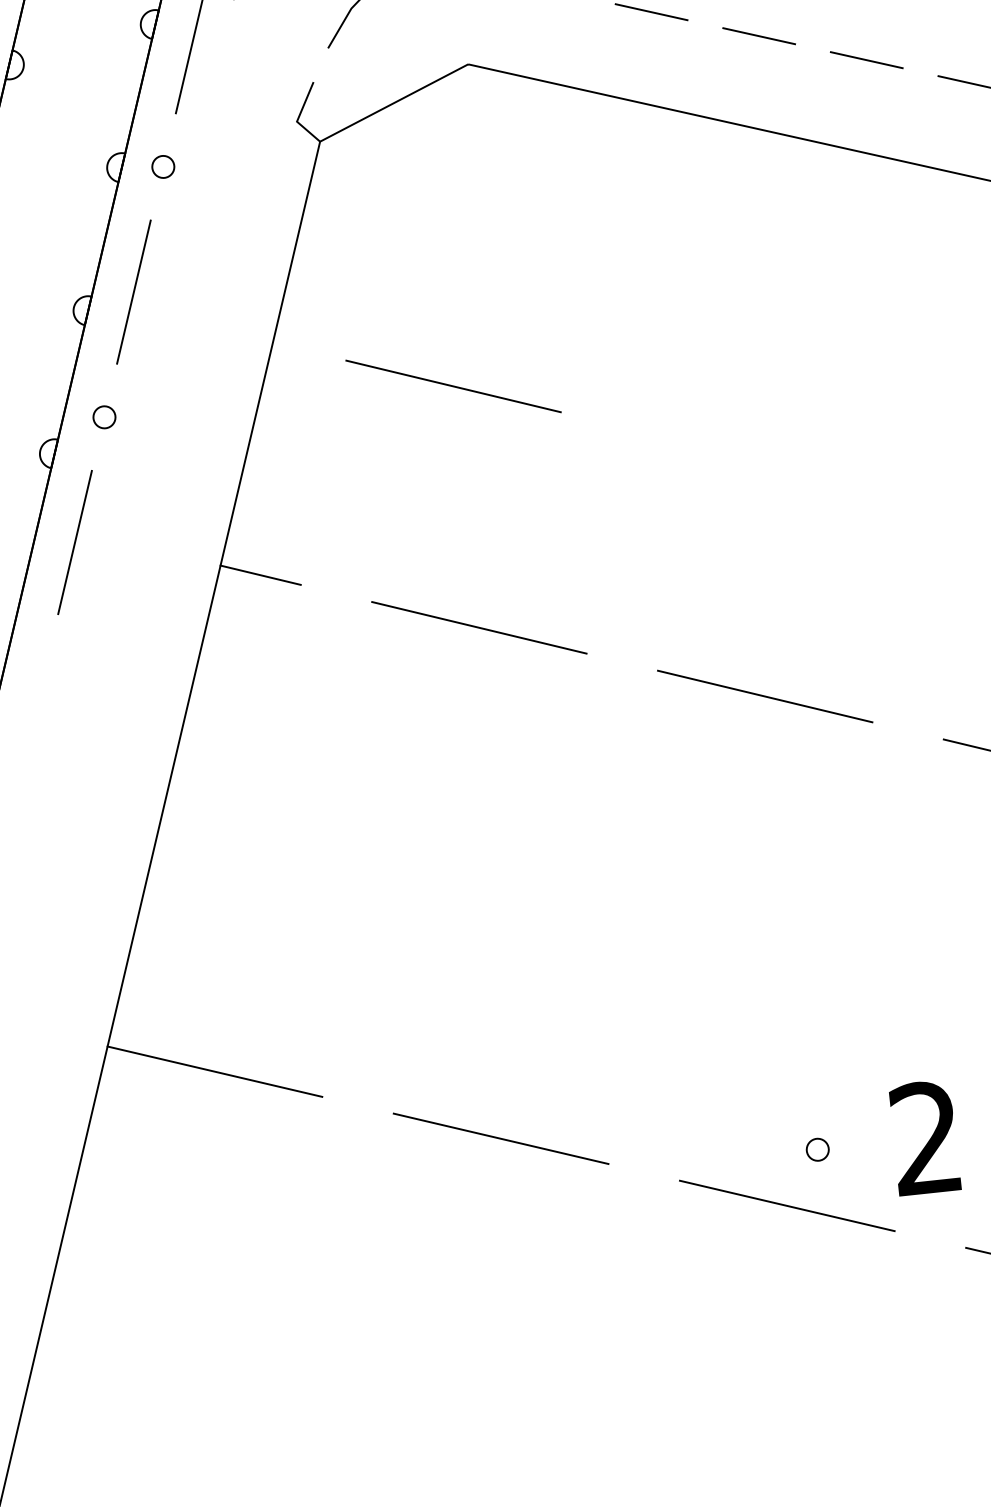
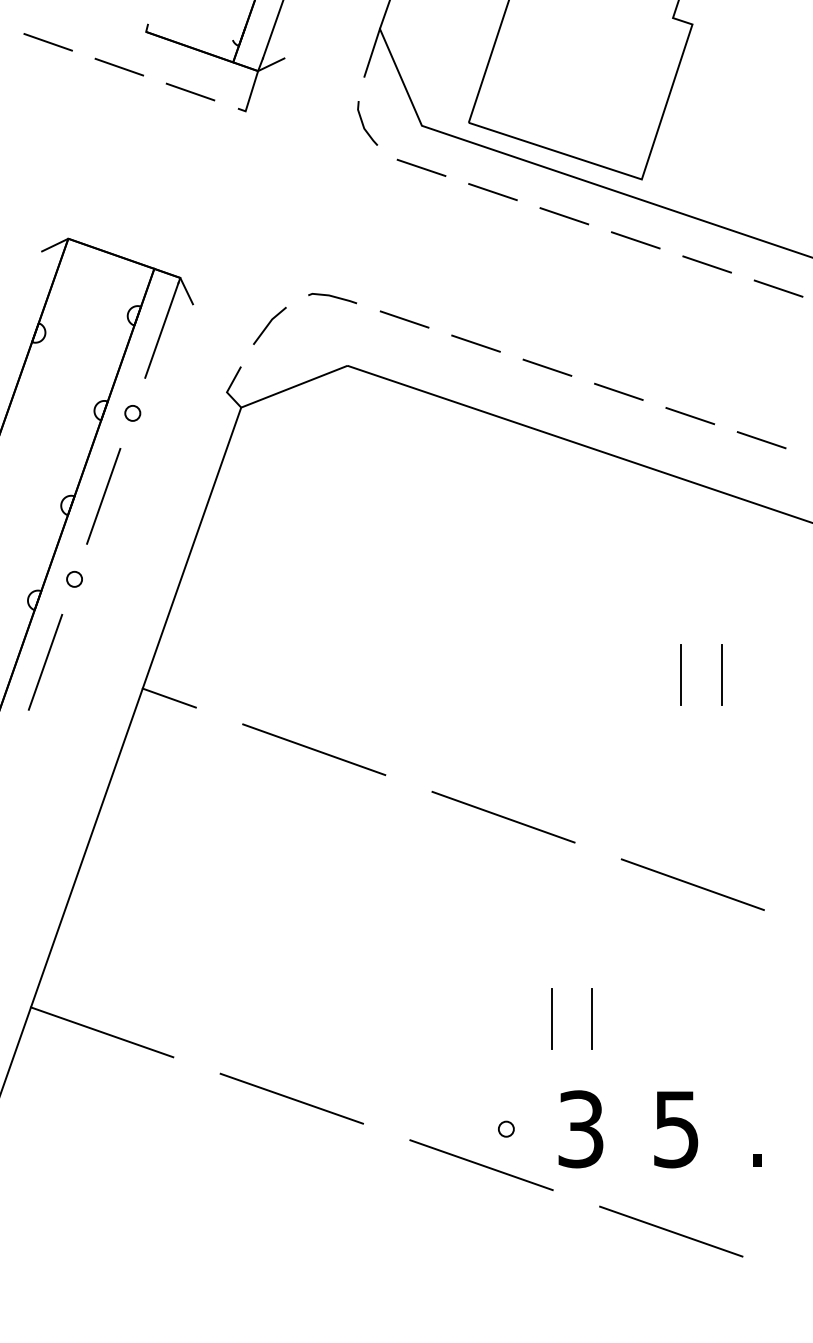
line: (453, 386) -> (314, 583), removed
line: (925, 975) -> (592, 1018), added
line: (867, 981) -> (552, 1018), added
text: (925, 1138) -> (580, 1129), 2 -> 3

